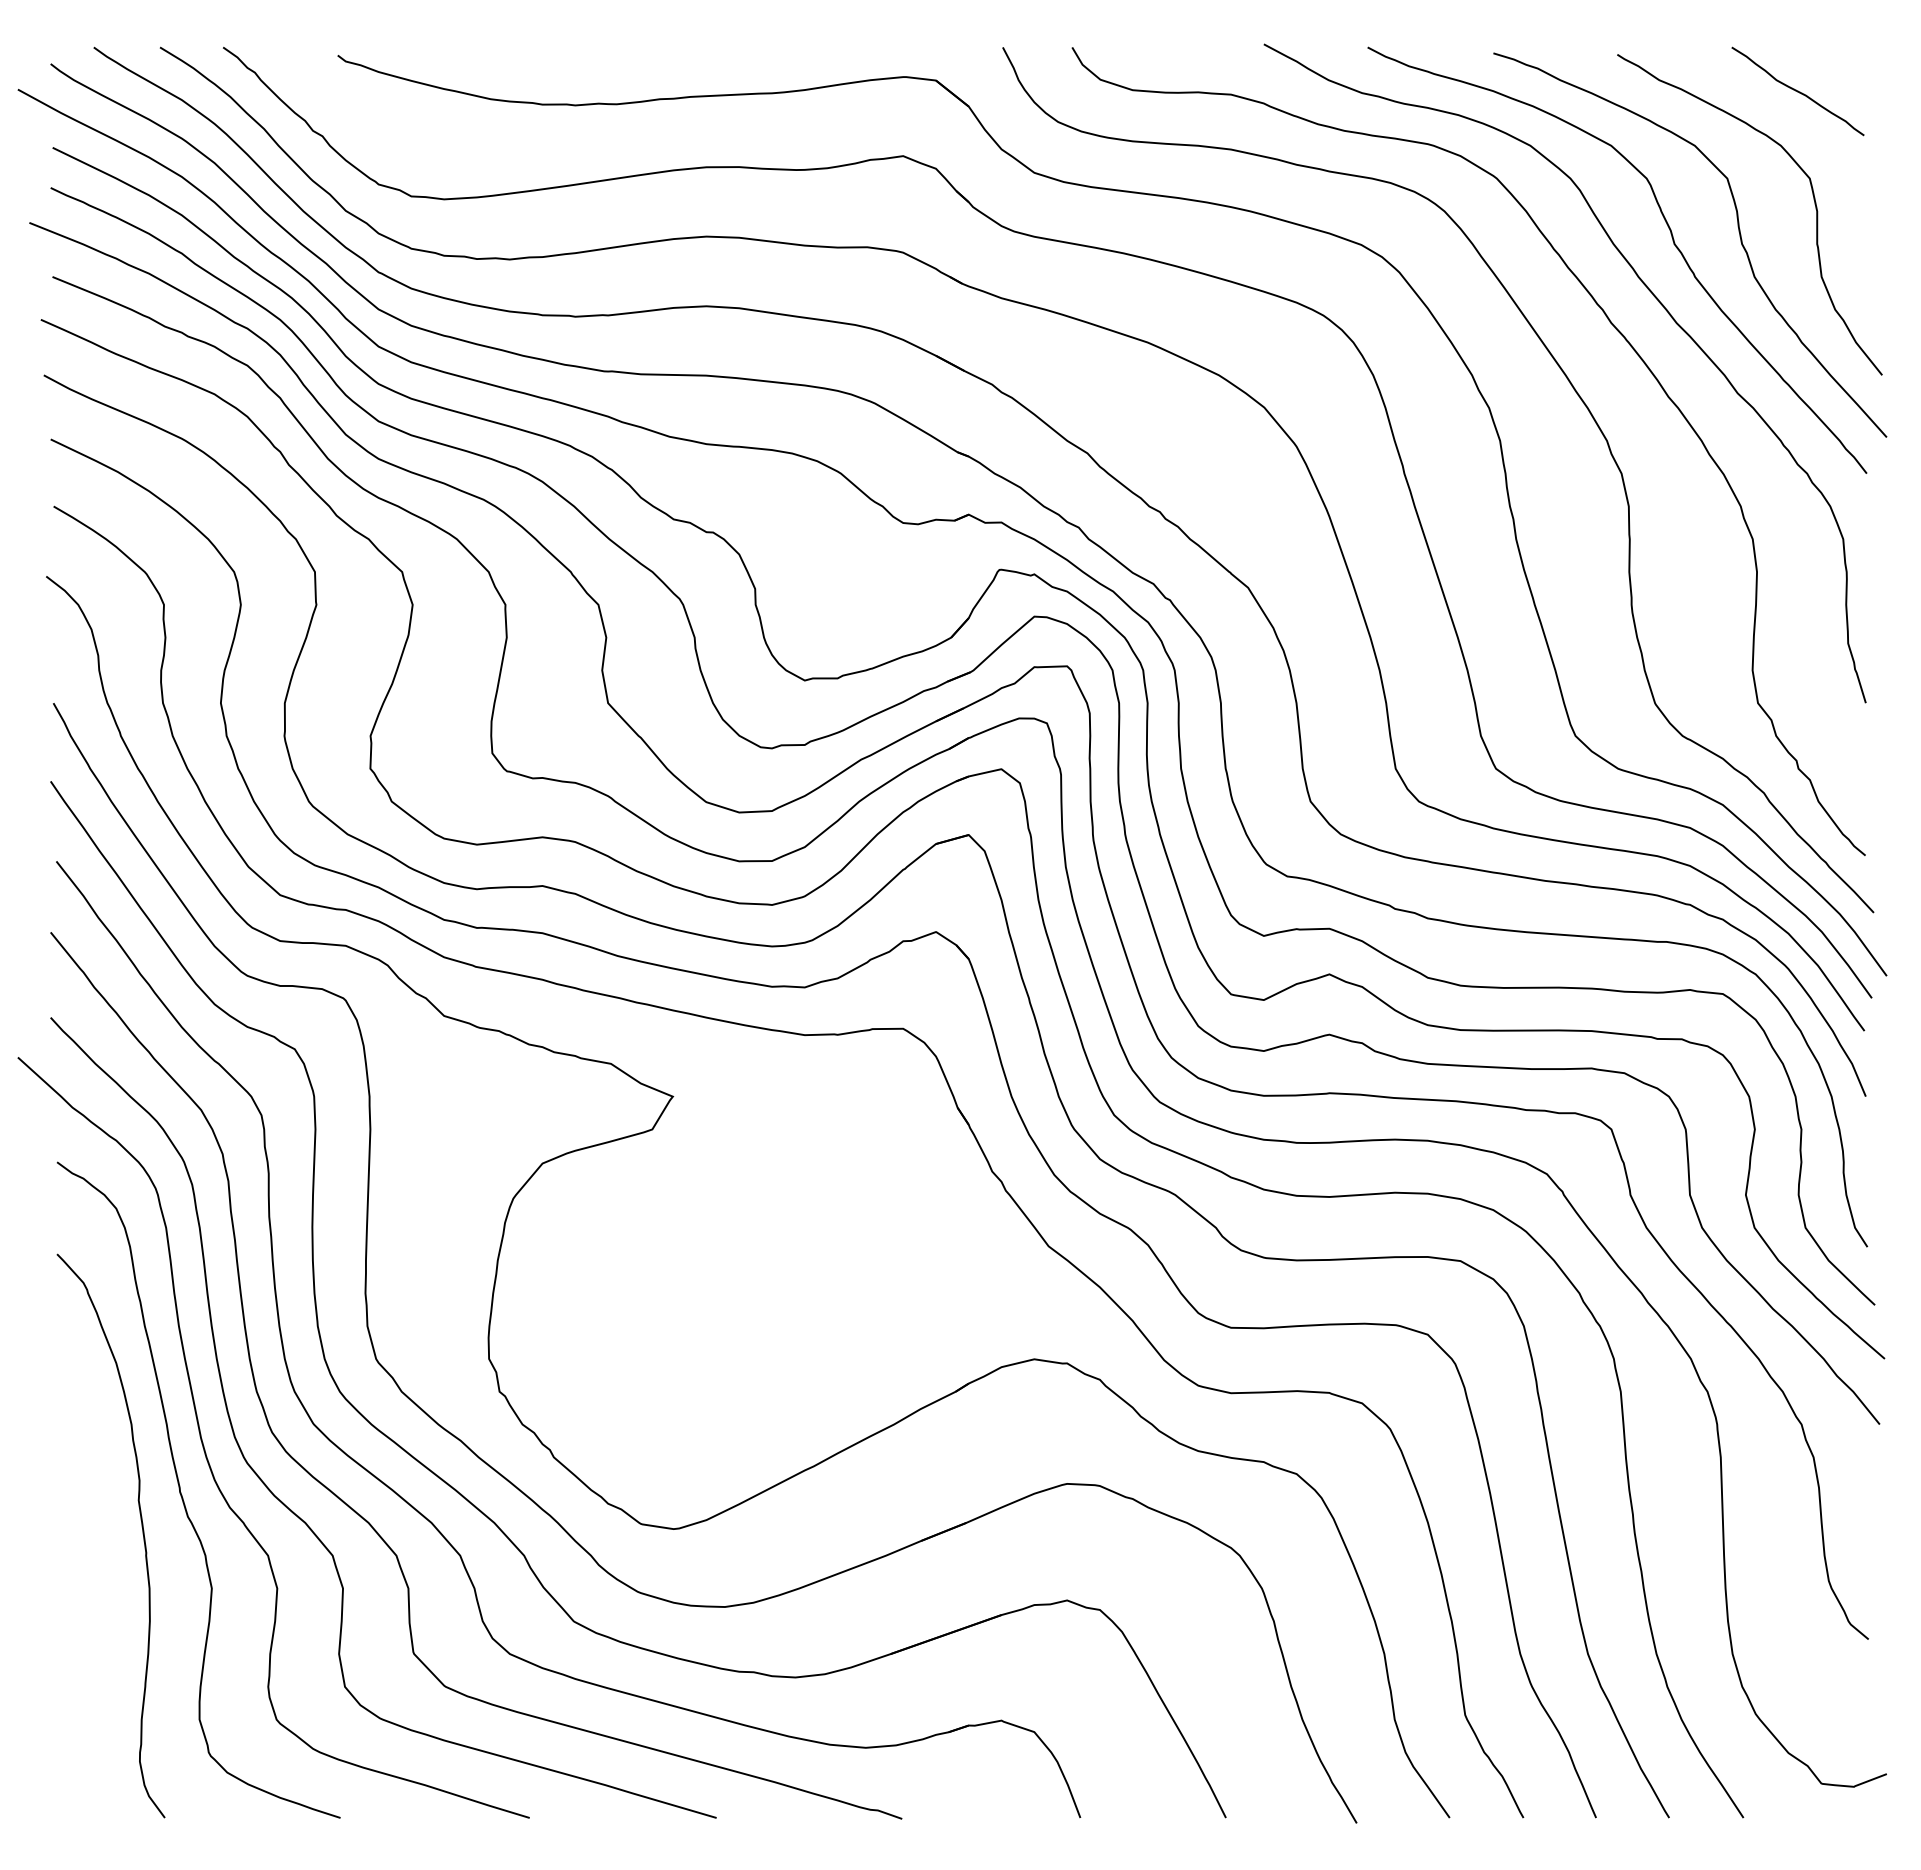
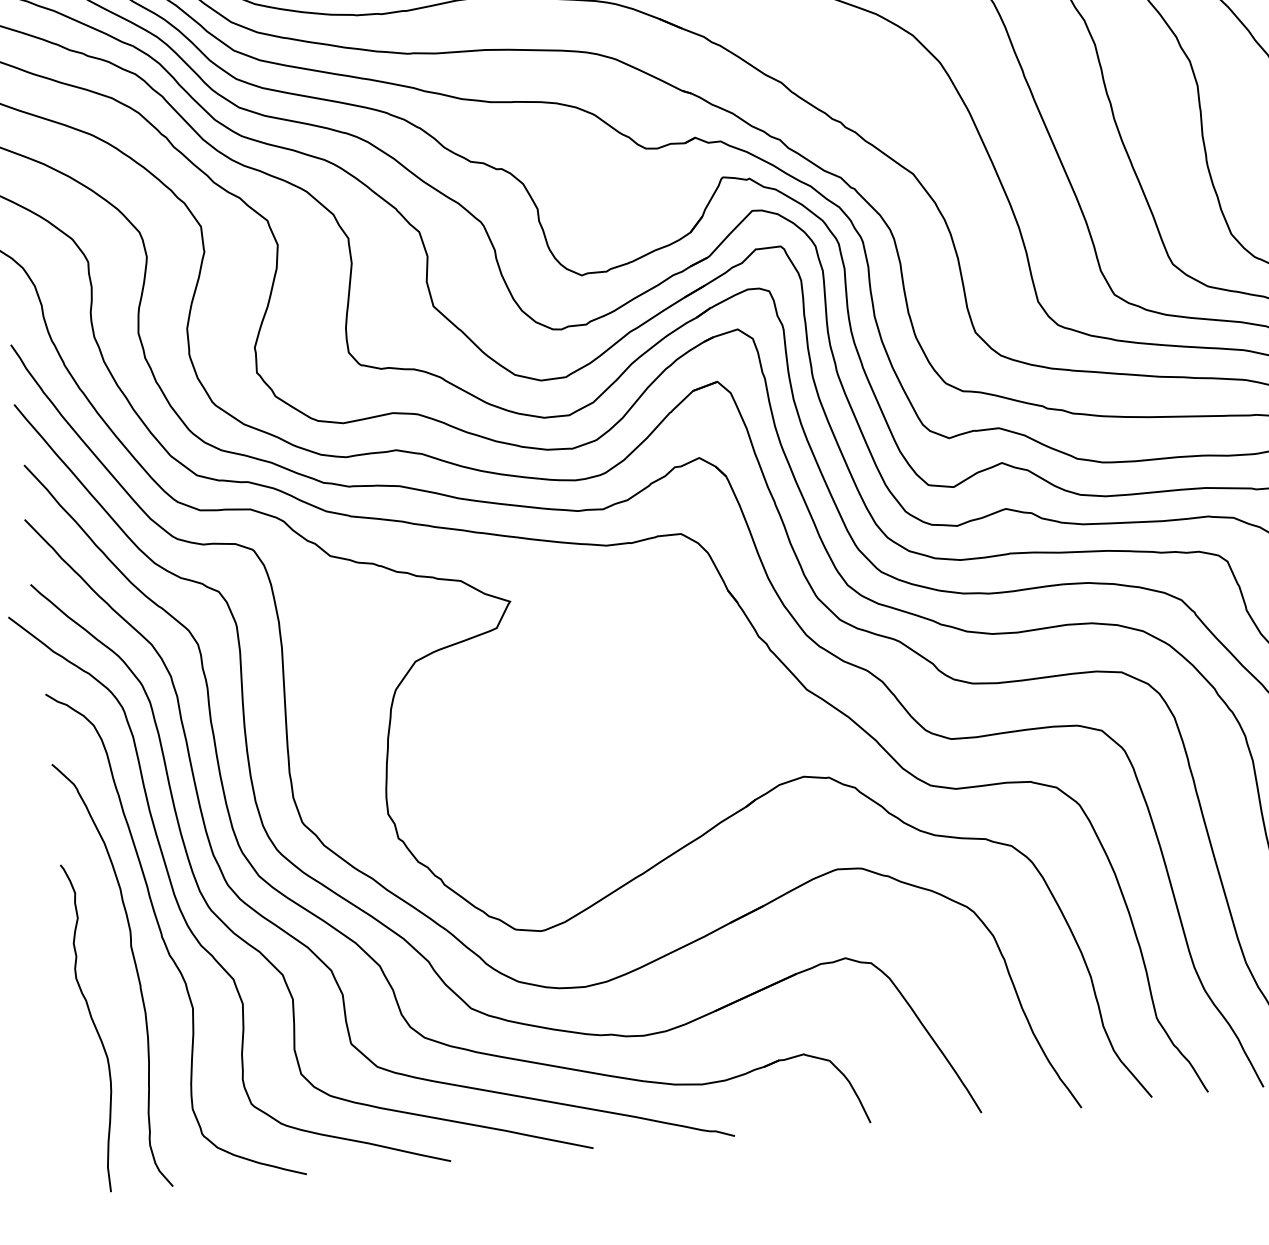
curve: (80, 1598) -> (93, 1025), added

